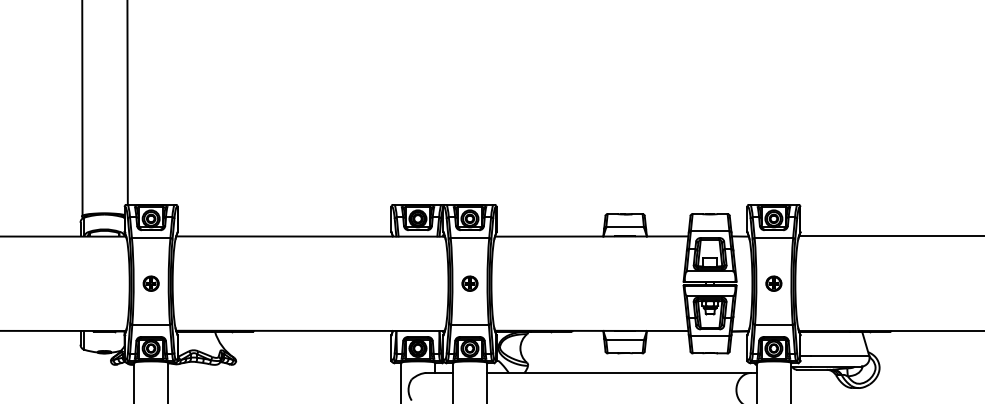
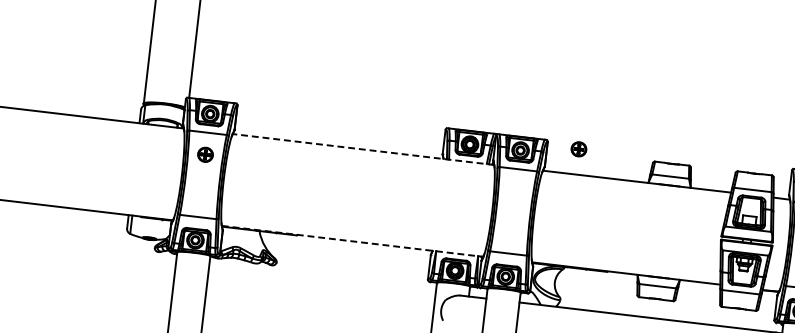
line: (310, 236) -> (363, 149), solid -> dashed
part: (150, 283) -> (204, 154), moved
part: (469, 283) -> (578, 149), moved
line: (311, 330) -> (353, 241), solid -> dashed

